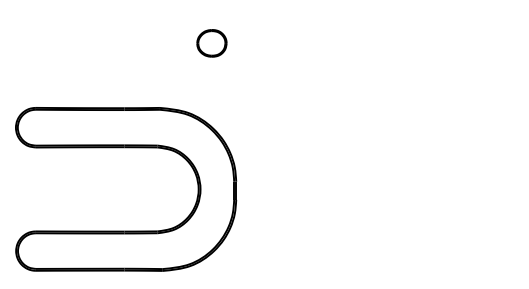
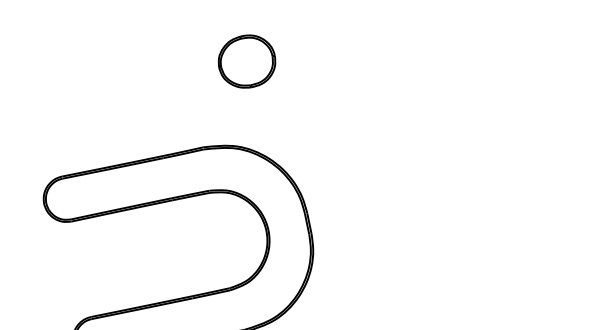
part: (211, 43) -> (246, 62), size x1.67

